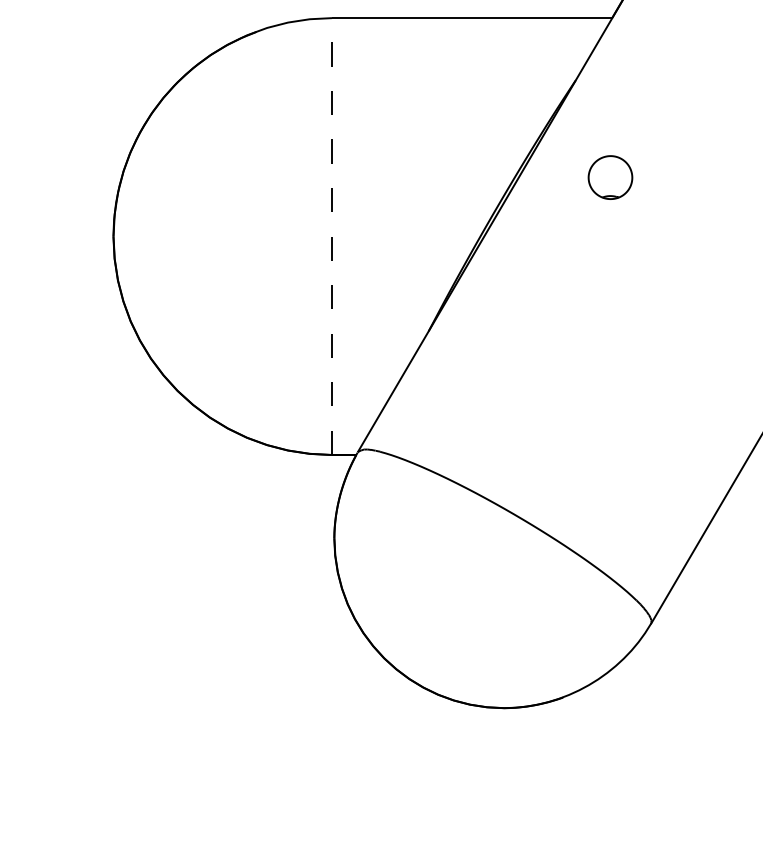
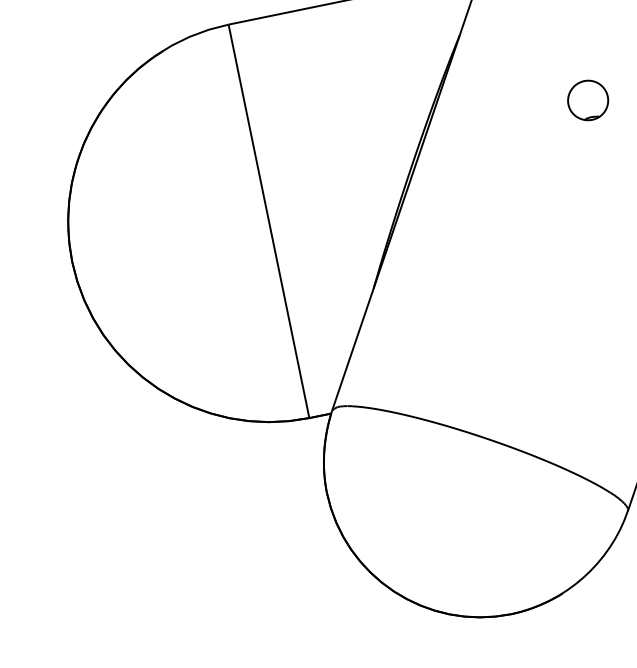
part: (610, 177) -> (588, 100), moved
line: (332, 236) -> (269, 221), dashed -> solid

